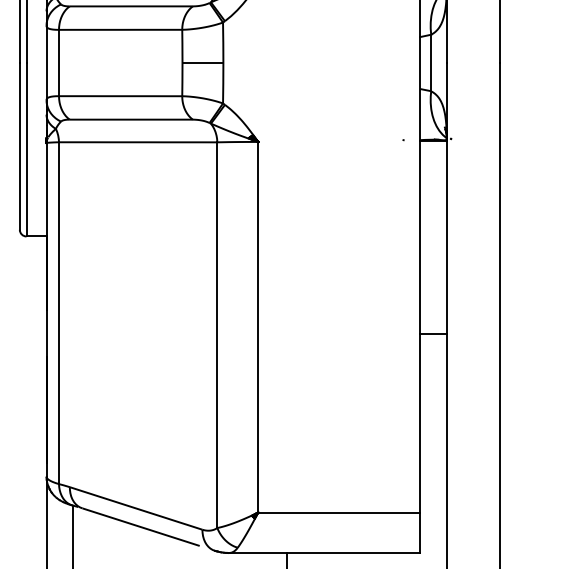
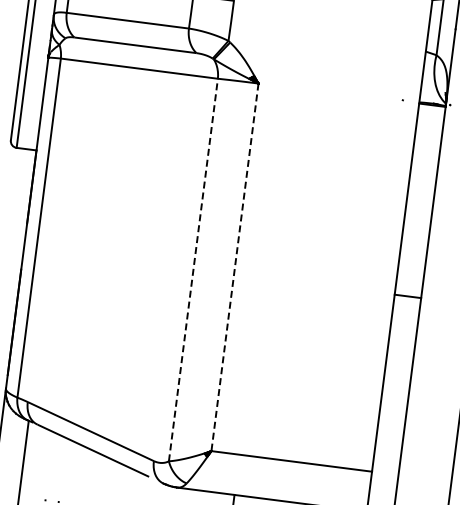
line: (258, 327) -> (235, 267), solid -> dashed
line: (217, 335) -> (193, 270), solid -> dashed

